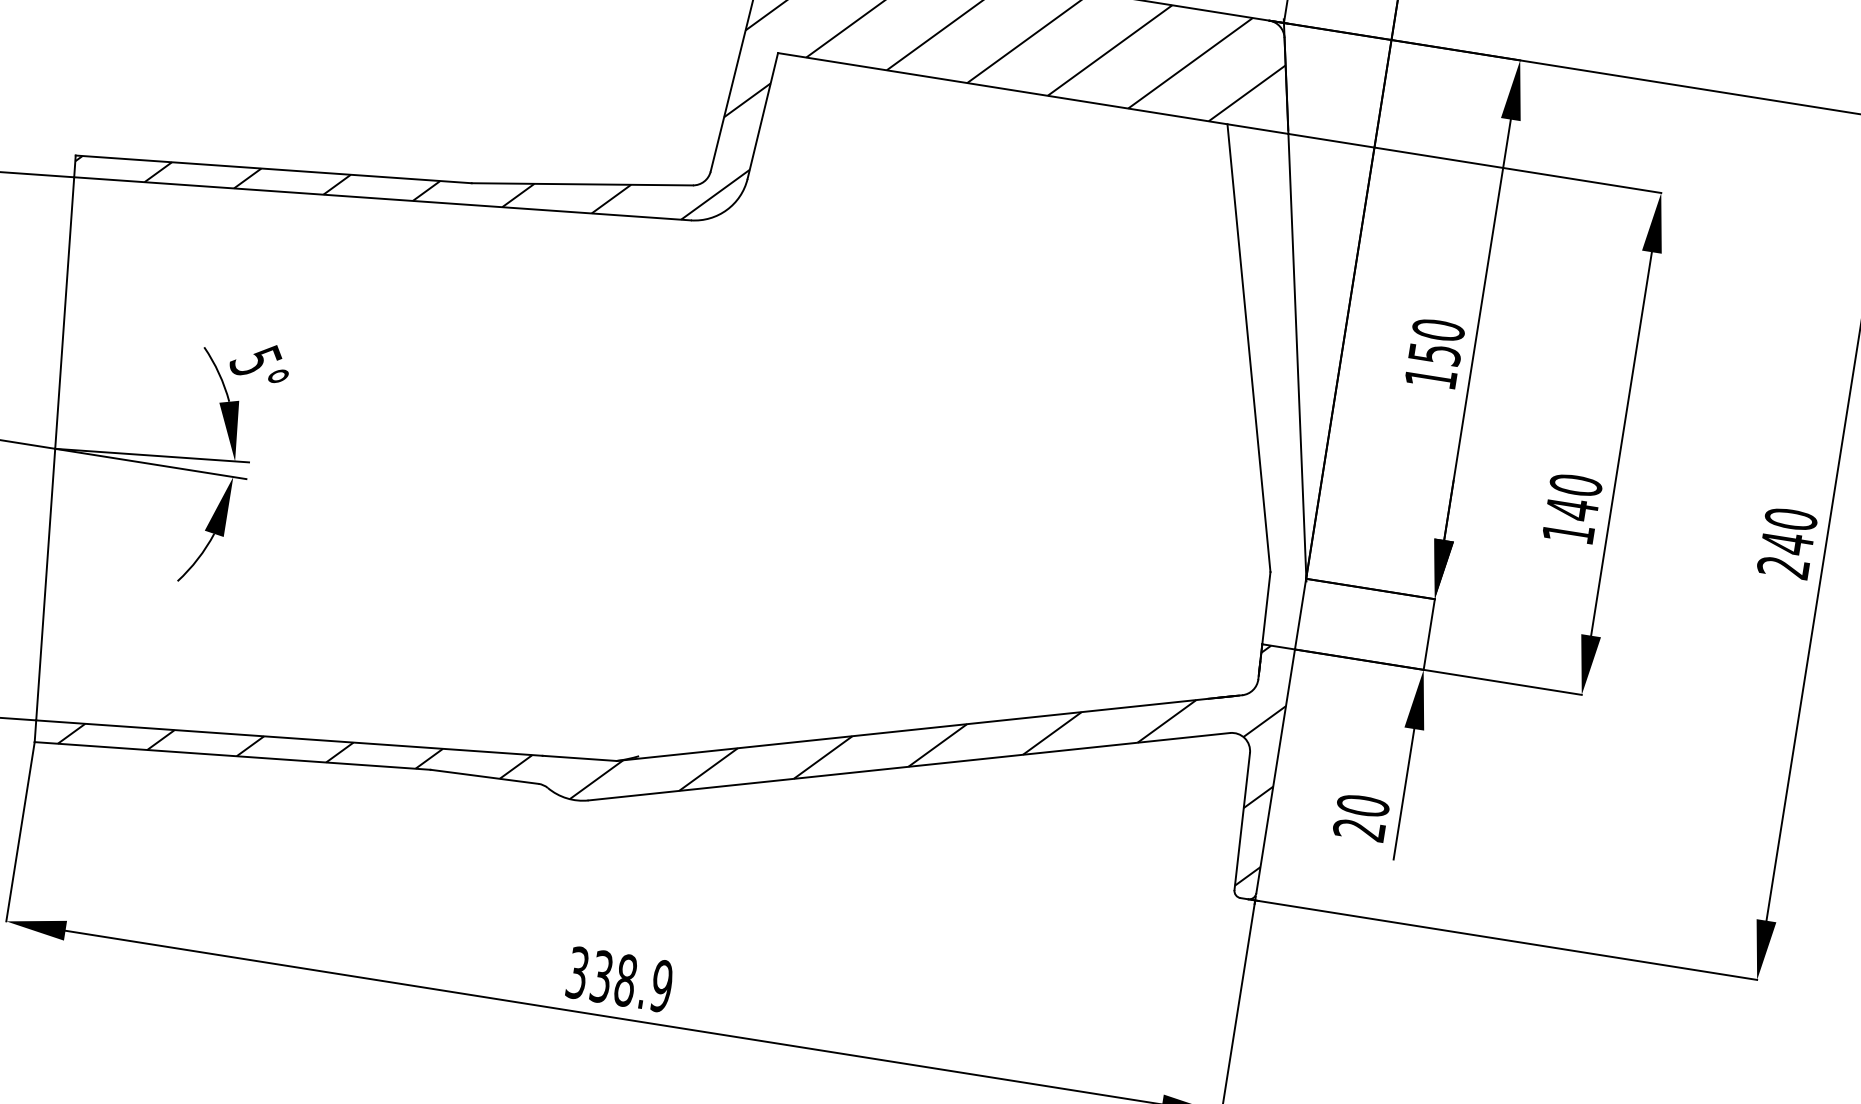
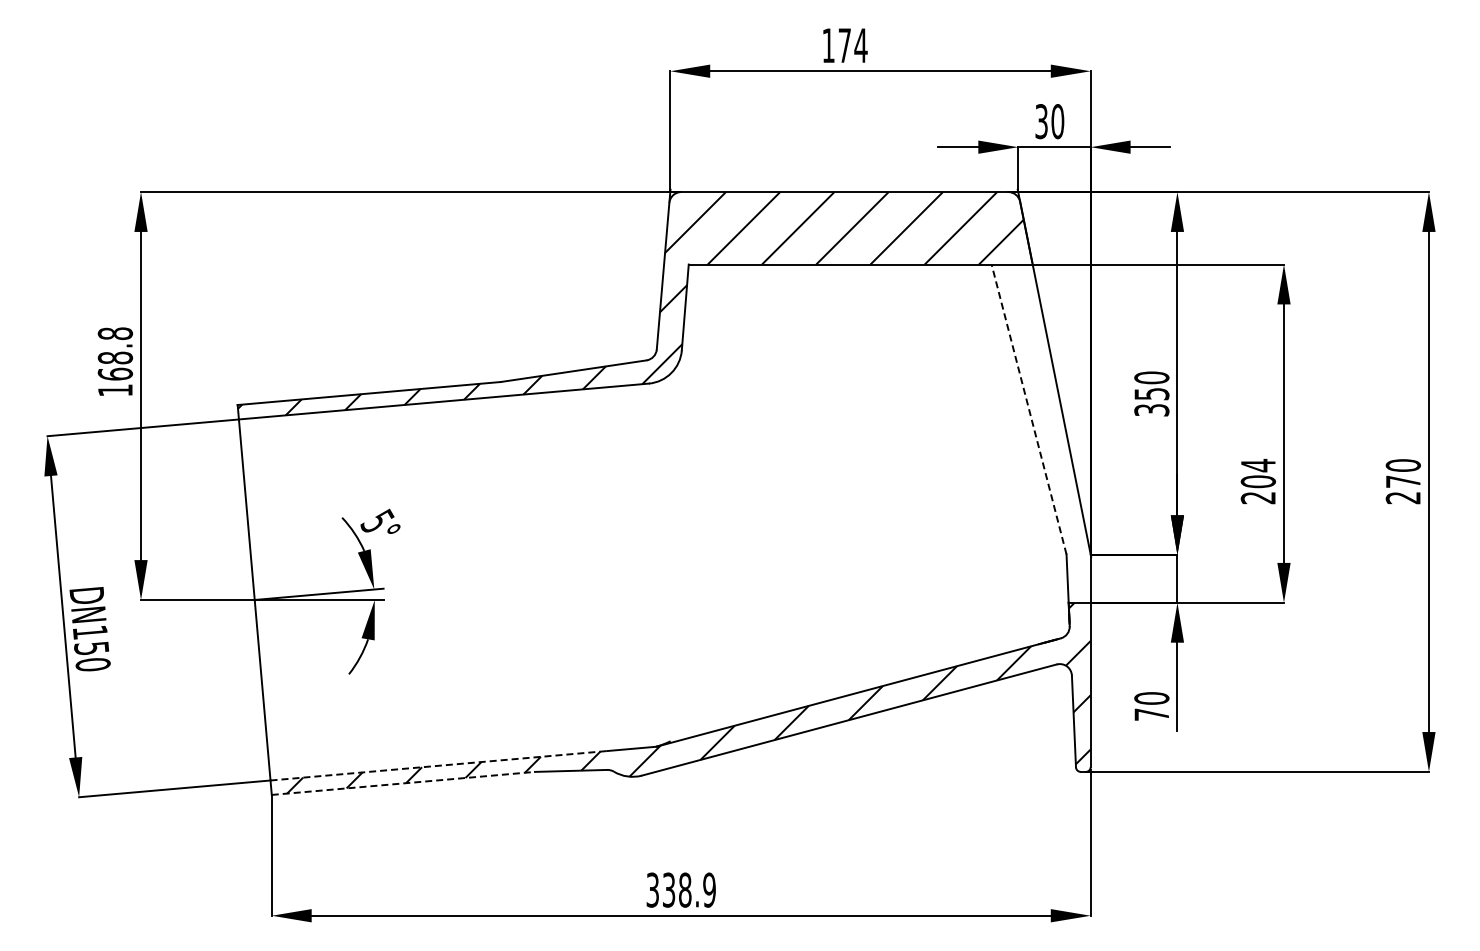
line: (1249, 348) -> (1029, 409), solid -> dashed
text: (1430, 378) -> (1151, 410), 150 -> 350
text: (1572, 508) -> (1258, 481), 140 -> 204
text: (1787, 542) -> (1403, 481), 240 -> 270
line: (288, 737) -> (438, 765), solid -> dashed
line: (232, 756) -> (403, 783), solid -> dashed
text: (1358, 829) -> (1151, 714), 20 -> 70

